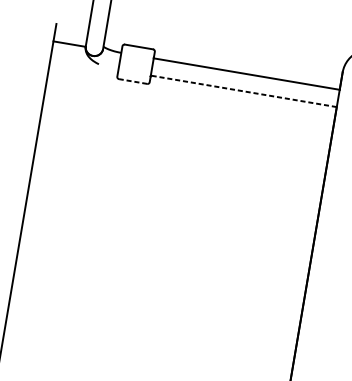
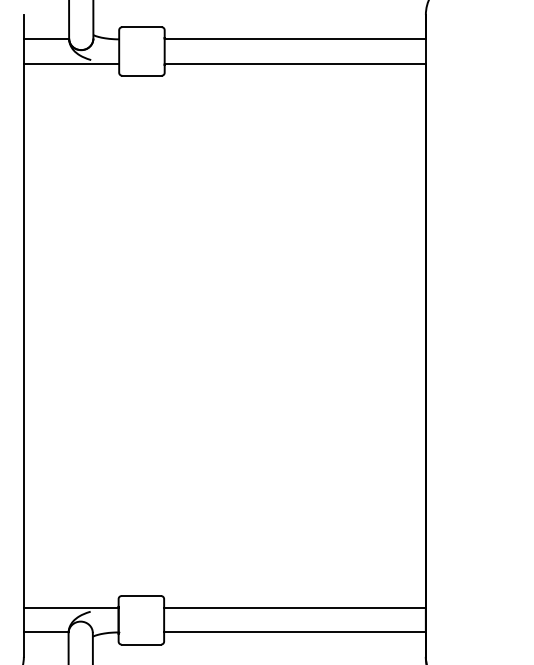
line: (84, 64) -> (71, 63), added
line: (132, 81) -> (141, 75), dashed -> solid
line: (243, 91) -> (295, 63), dashed -> solid

